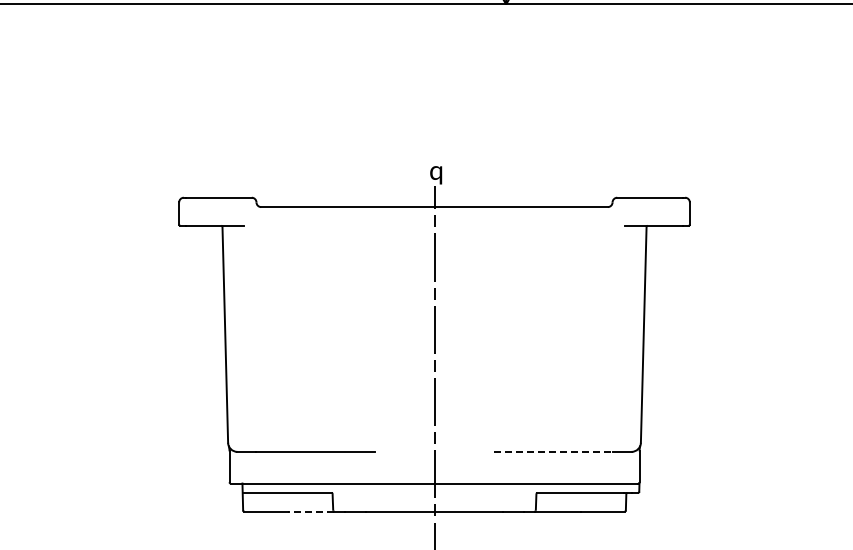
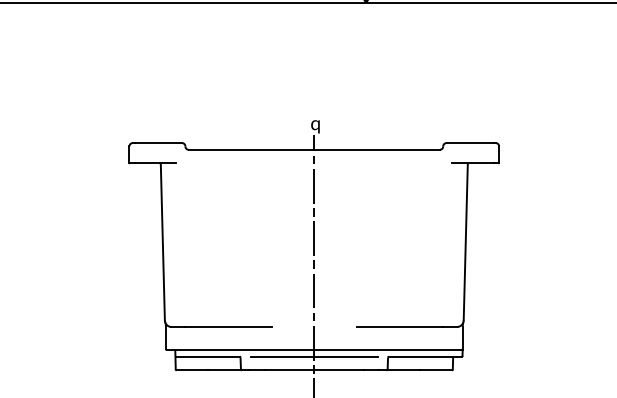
line: (553, 451) -> (400, 326), dashed -> solid
line: (434, 492) -> (314, 356), added
line: (310, 511) -> (224, 370), dashed -> solid

